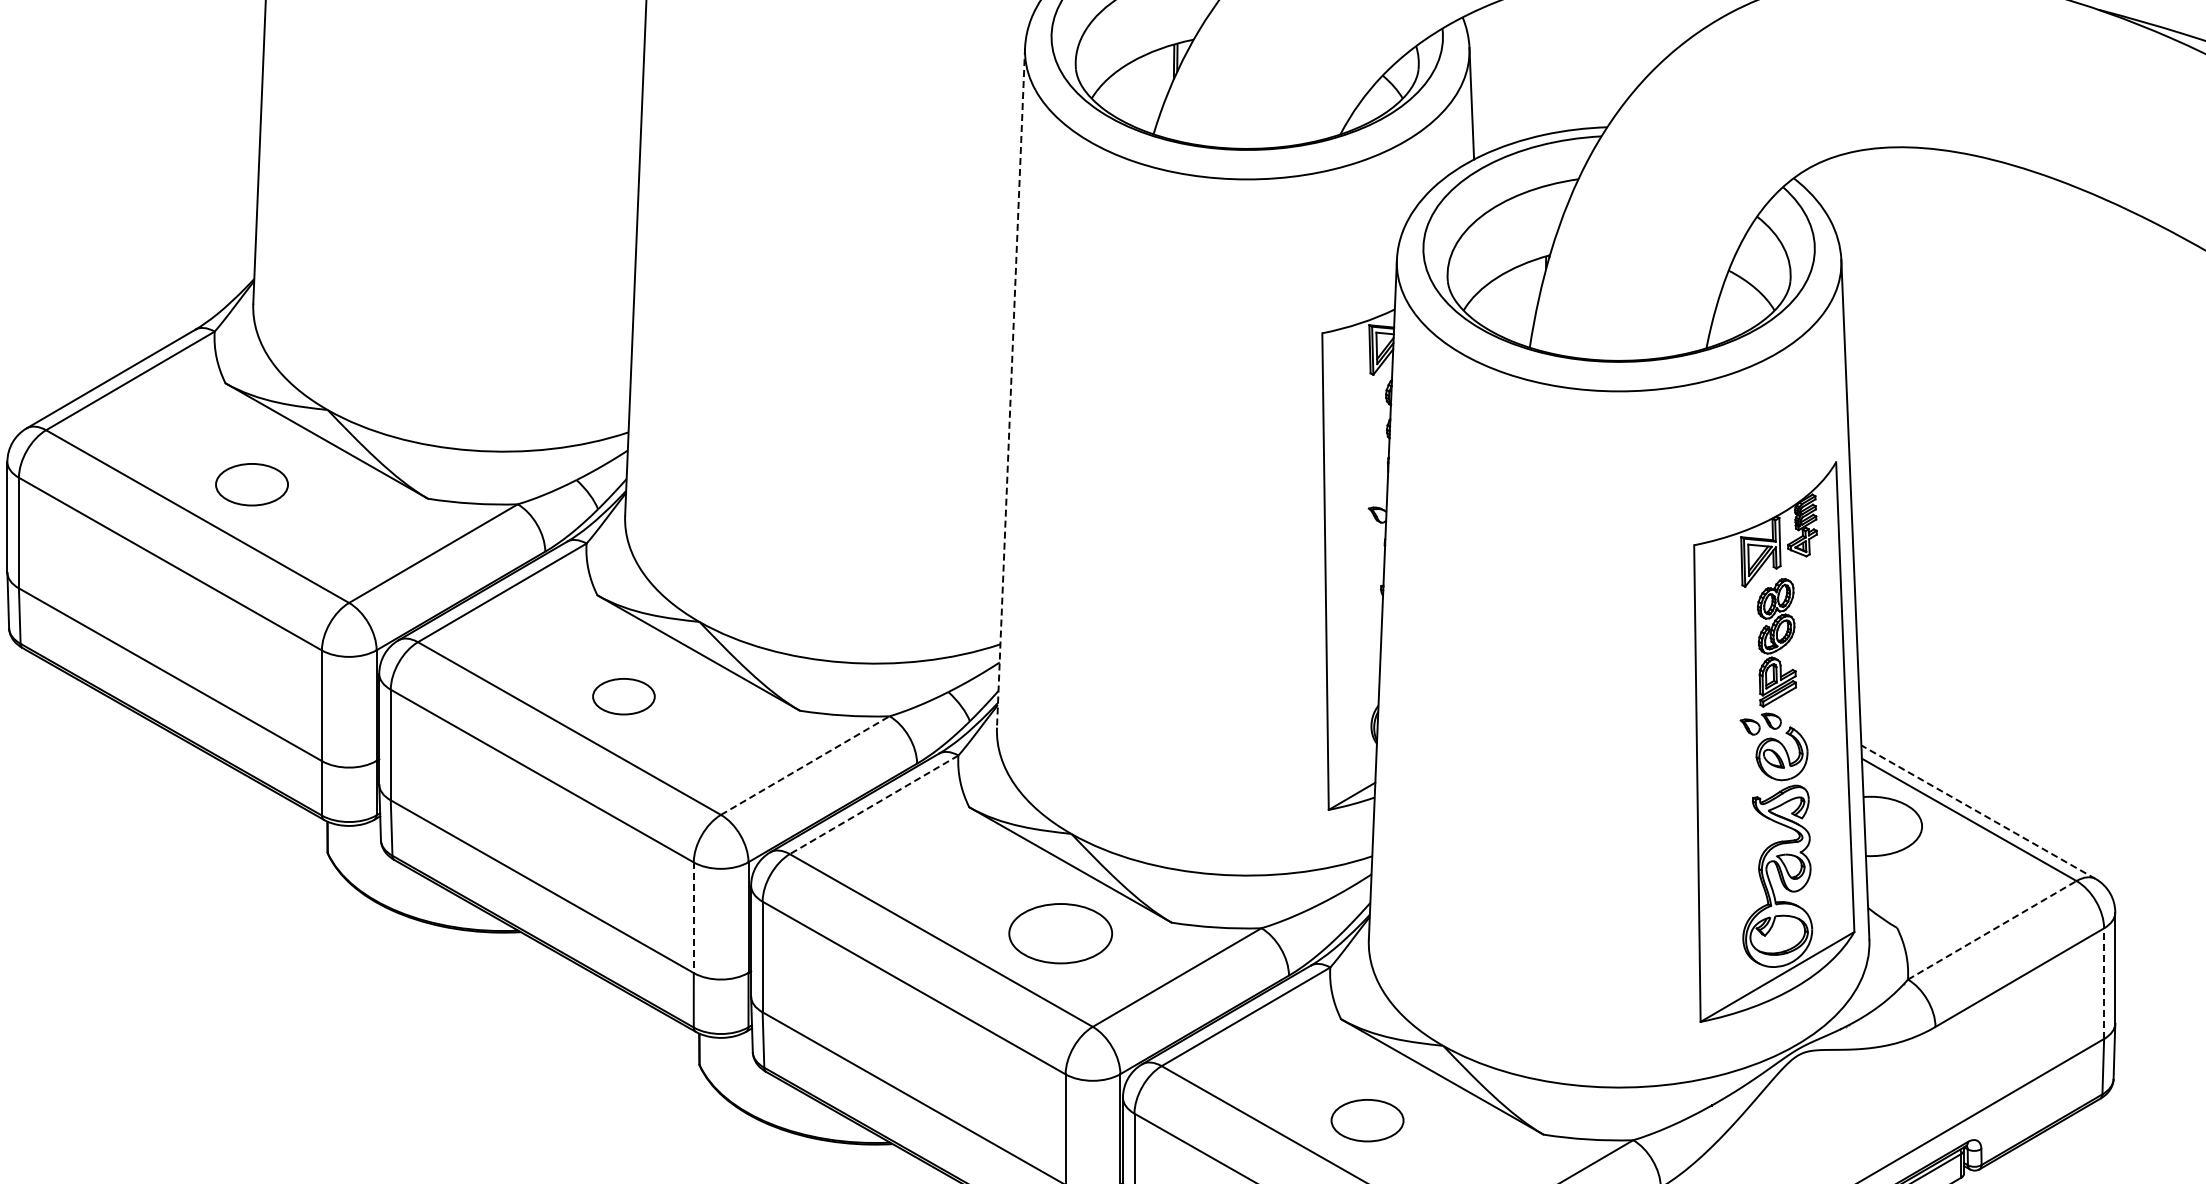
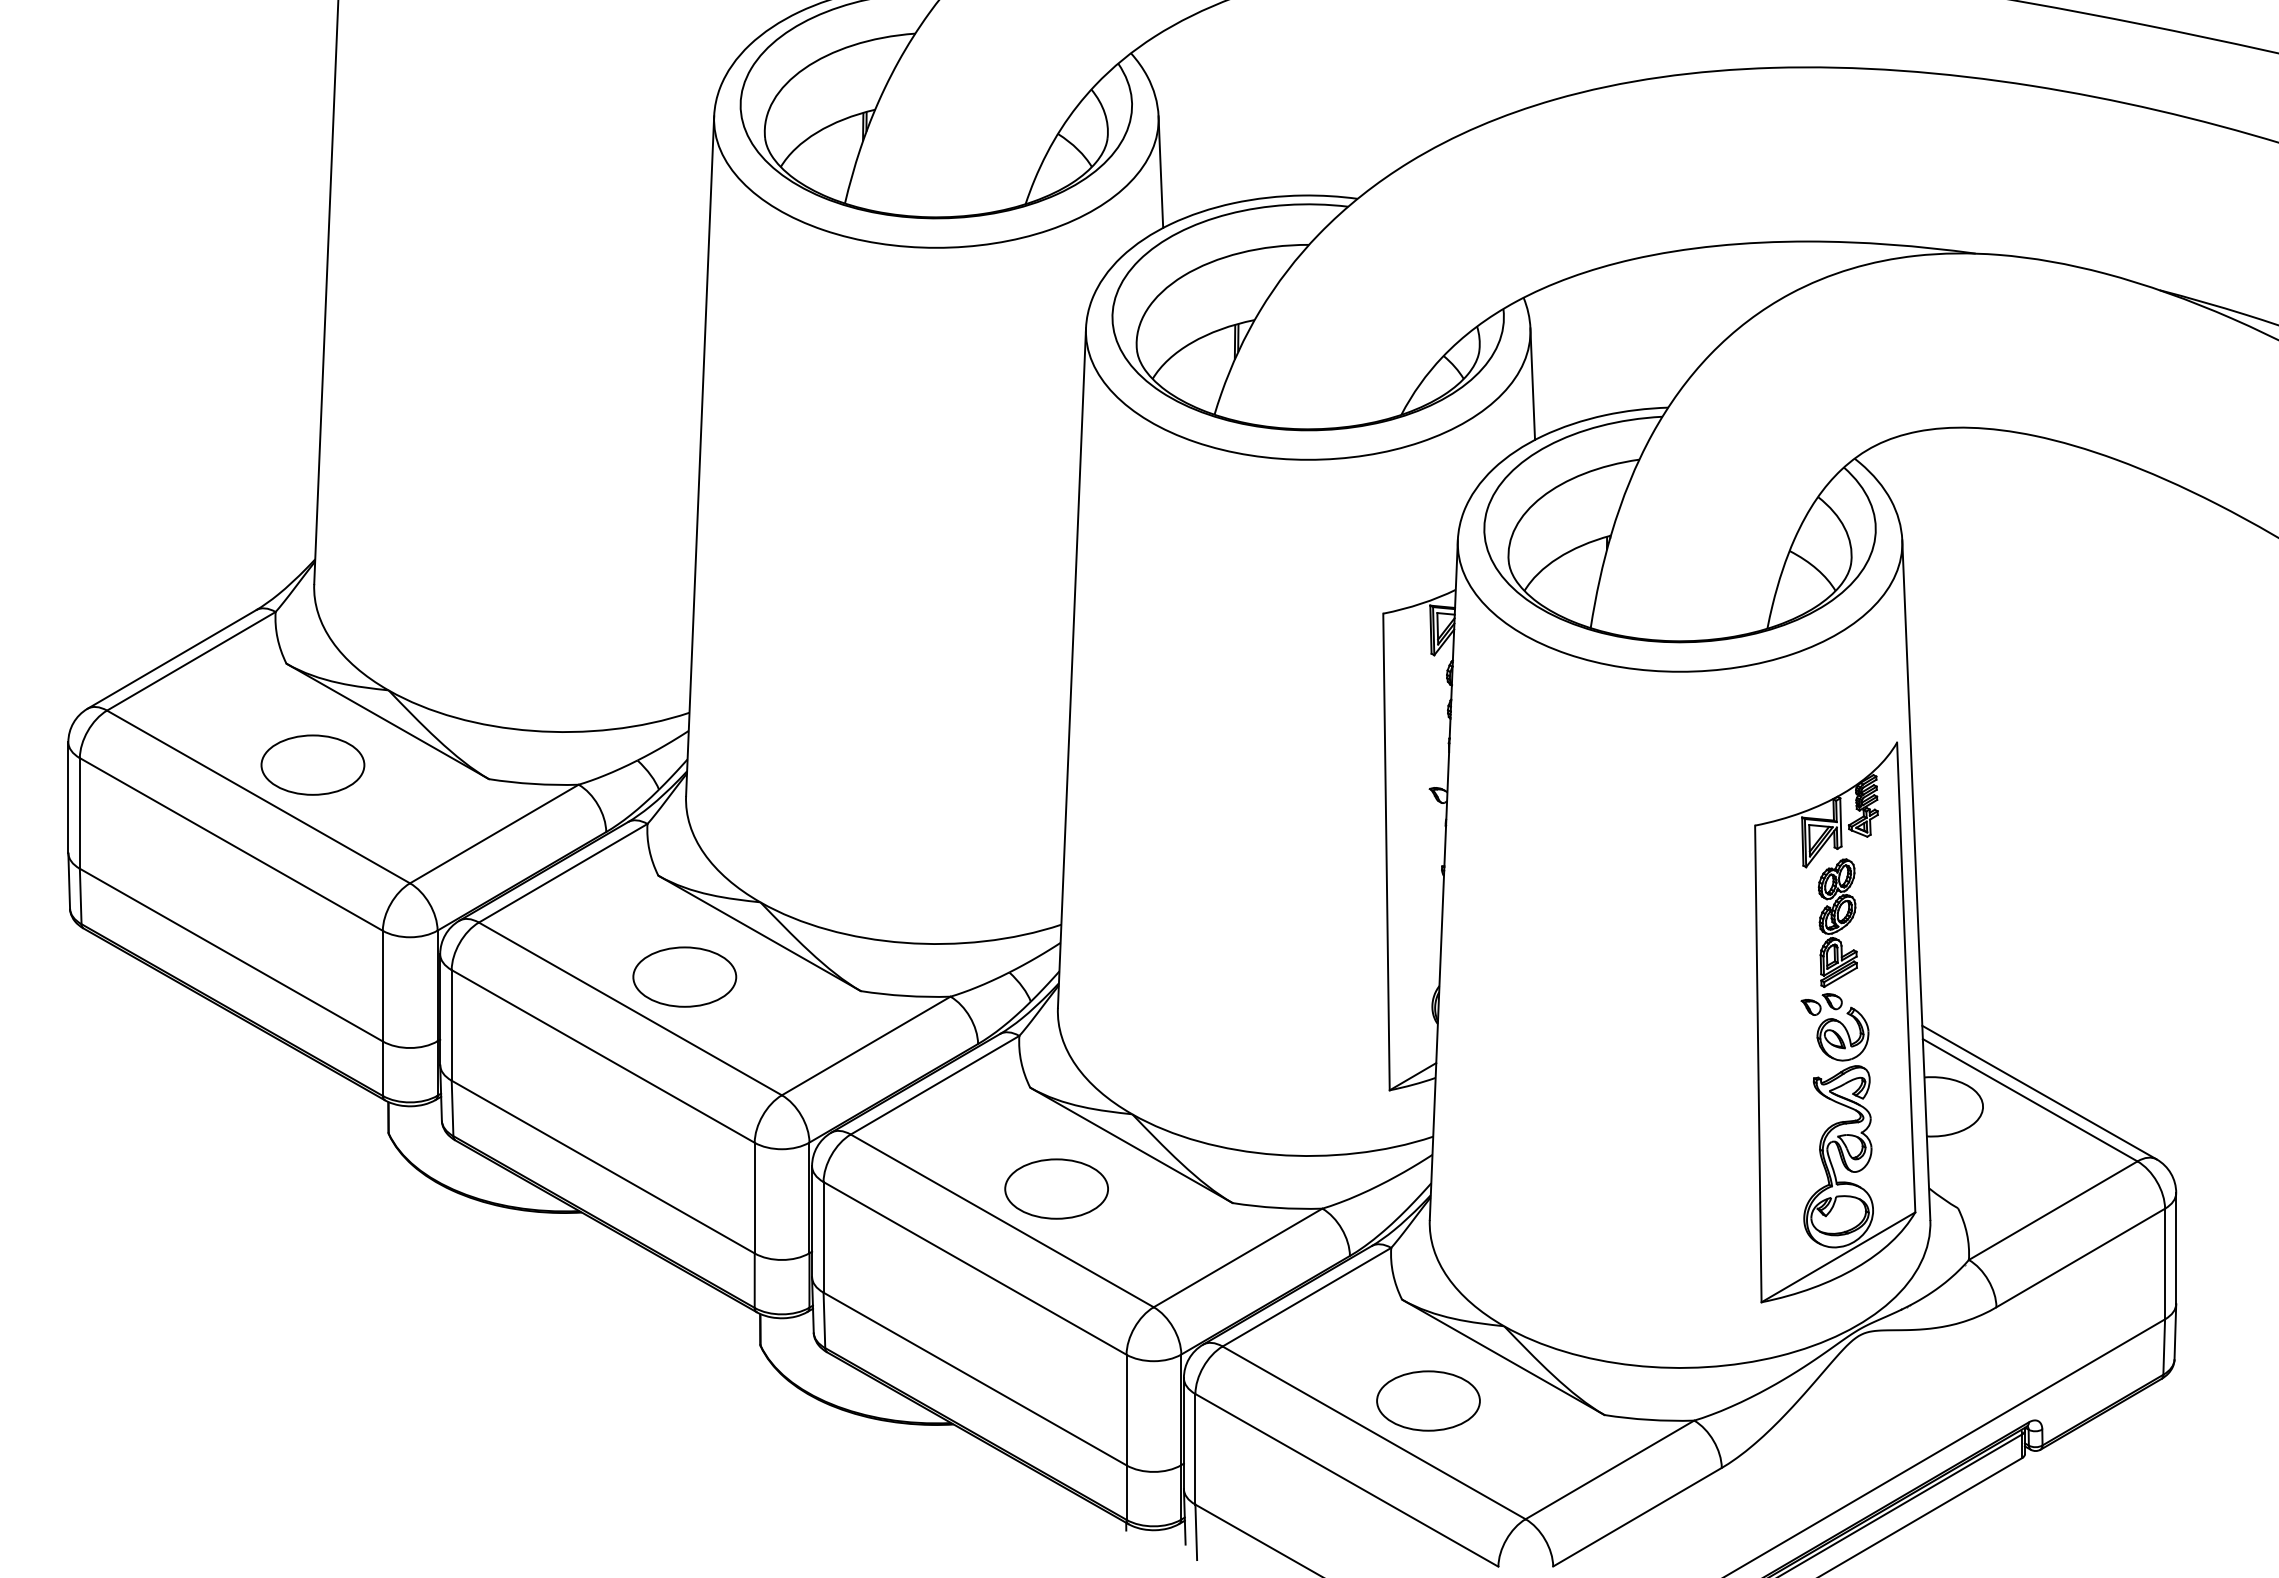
line: (1010, 388) -> (1071, 668), dashed -> solid
part: (251, 484) -> (312, 764), size x1.43
part: (623, 696) -> (684, 976), size x1.67
line: (805, 765) -> (866, 1045), dashed -> solid
line: (874, 805) -> (935, 1085), dashed -> solid
line: (1978, 812) -> (2039, 1092), dashed -> solid
line: (693, 918) -> (754, 1198), dashed -> solid
line: (1992, 930) -> (2053, 1210), dashed -> solid
part: (1060, 933) -> (1056, 1188), moved
line: (2104, 983) -> (2165, 1263), dashed -> solid
part: (1367, 1120) -> (1428, 1400), size x1.43

